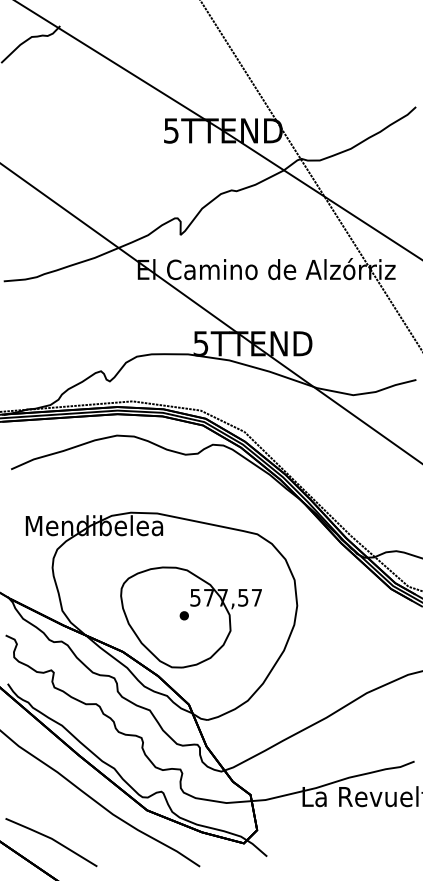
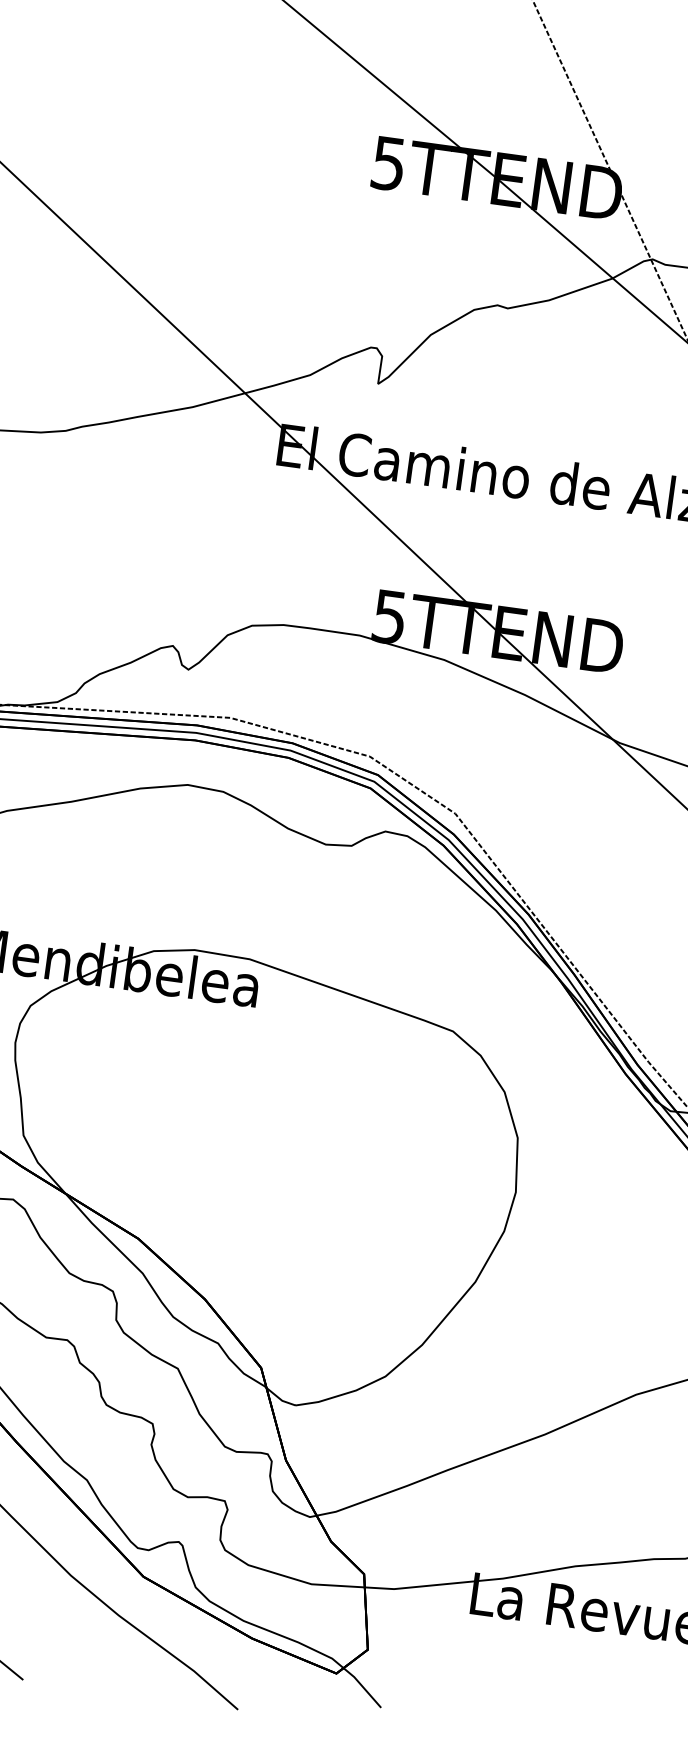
part: (190, 617) -> (289, 1186), removed

